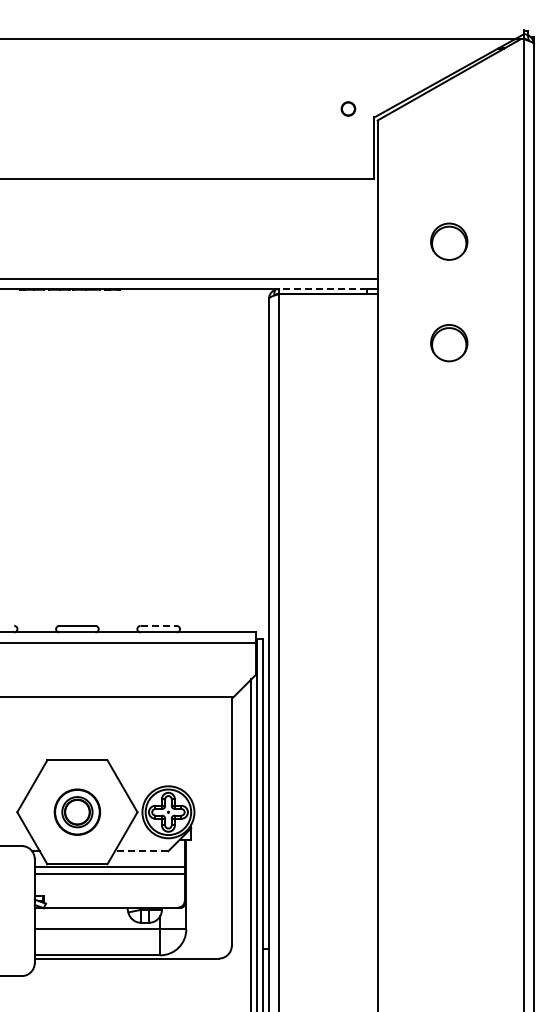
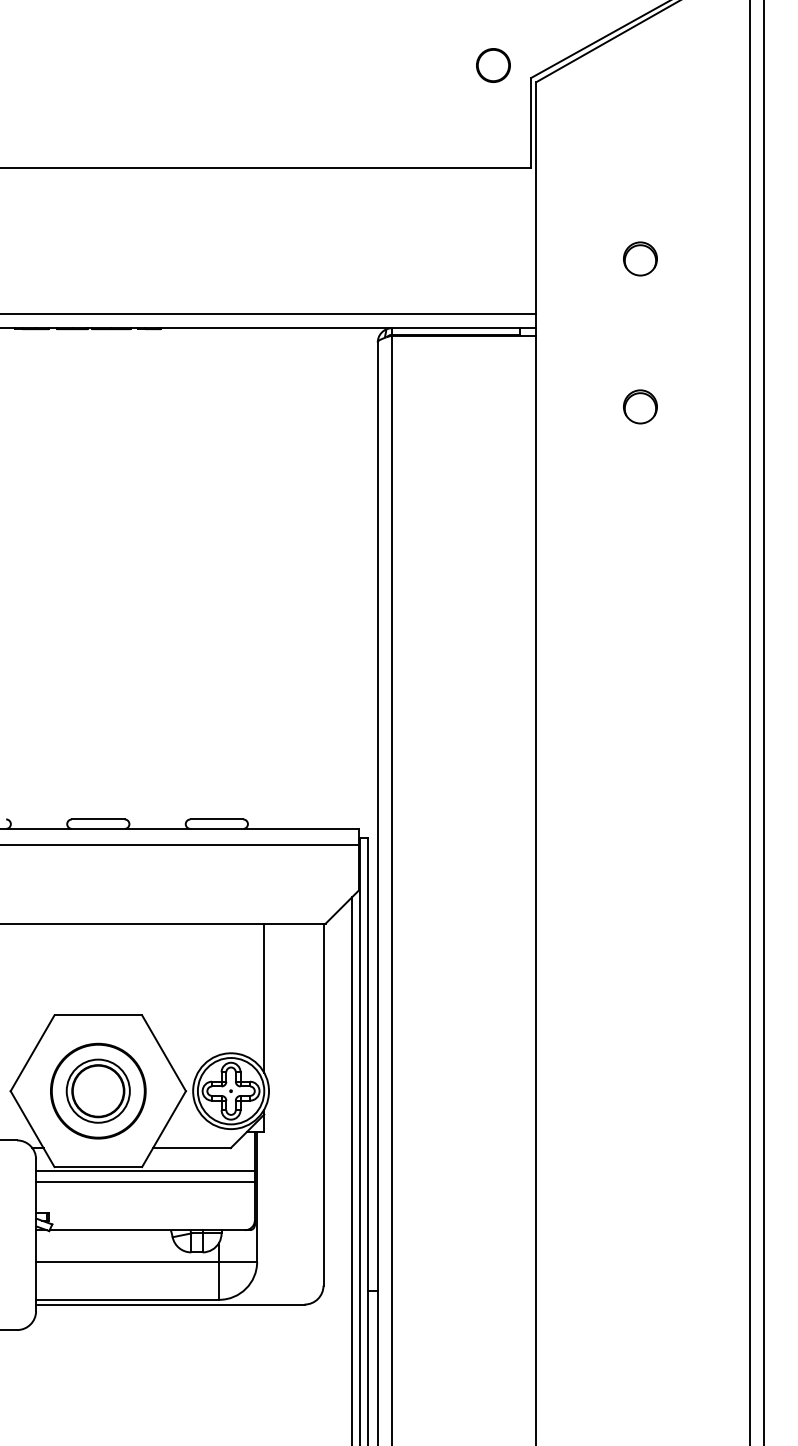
part: (348, 108) -> (493, 64), size x1.67
part: (448, 241) -> (639, 258), size x0.62
line: (322, 289) -> (455, 328), dashed -> solid
part: (448, 342) -> (639, 406), size x0.62
line: (159, 625) -> (218, 818), dashed -> solid
line: (191, 748) -> (264, 998), added
part: (77, 811) -> (98, 1090), size x1.43
line: (141, 851) -> (191, 1148), dashed -> solid

